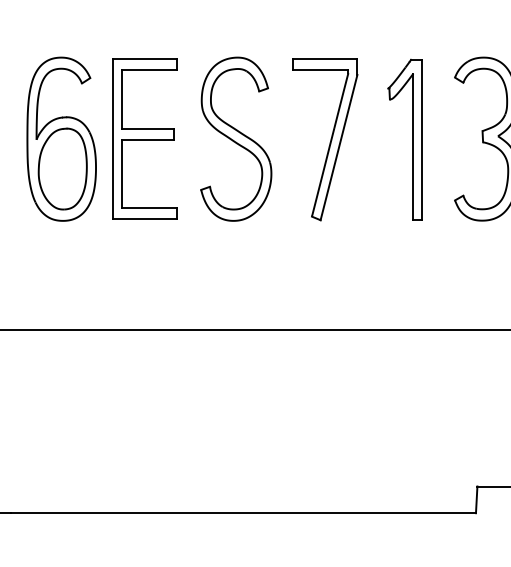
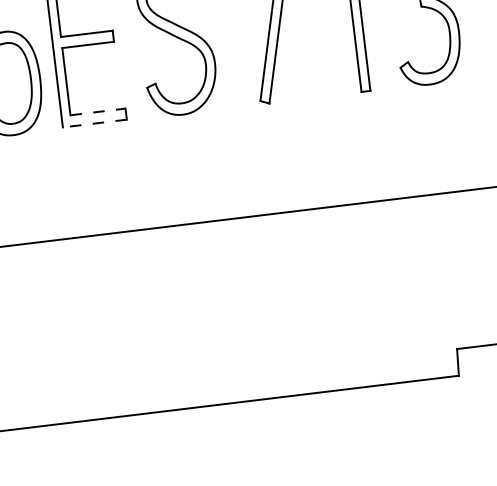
line: (149, 207) -> (98, 111), solid -> dashed
line: (144, 219) -> (94, 123), solid -> dashed

